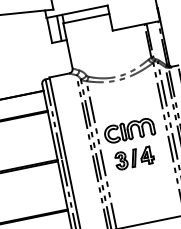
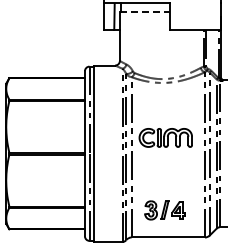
line: (86, 19) -> (144, 12), solid -> dashed
part: (133, 158) -> (164, 210), moved

